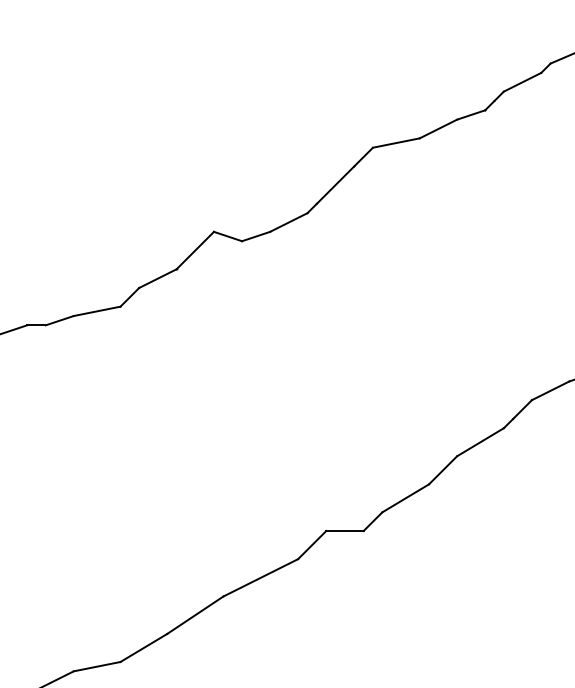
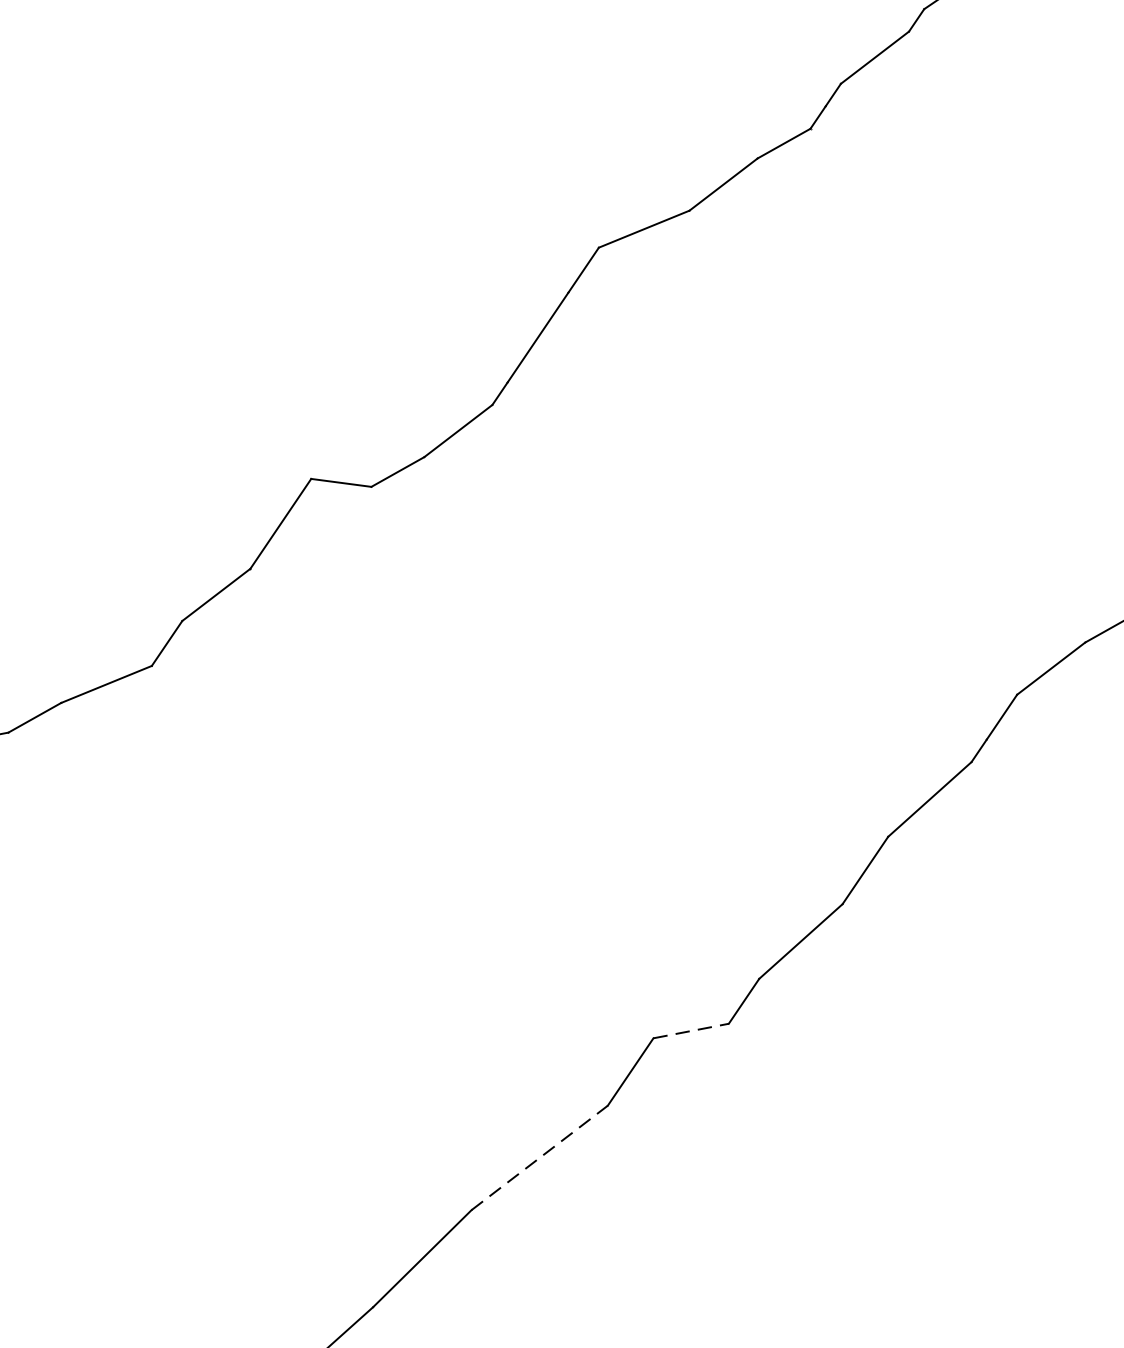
line: (344, 531) -> (690, 1032), solid -> dashed
line: (260, 577) -> (539, 1157), solid -> dashed

